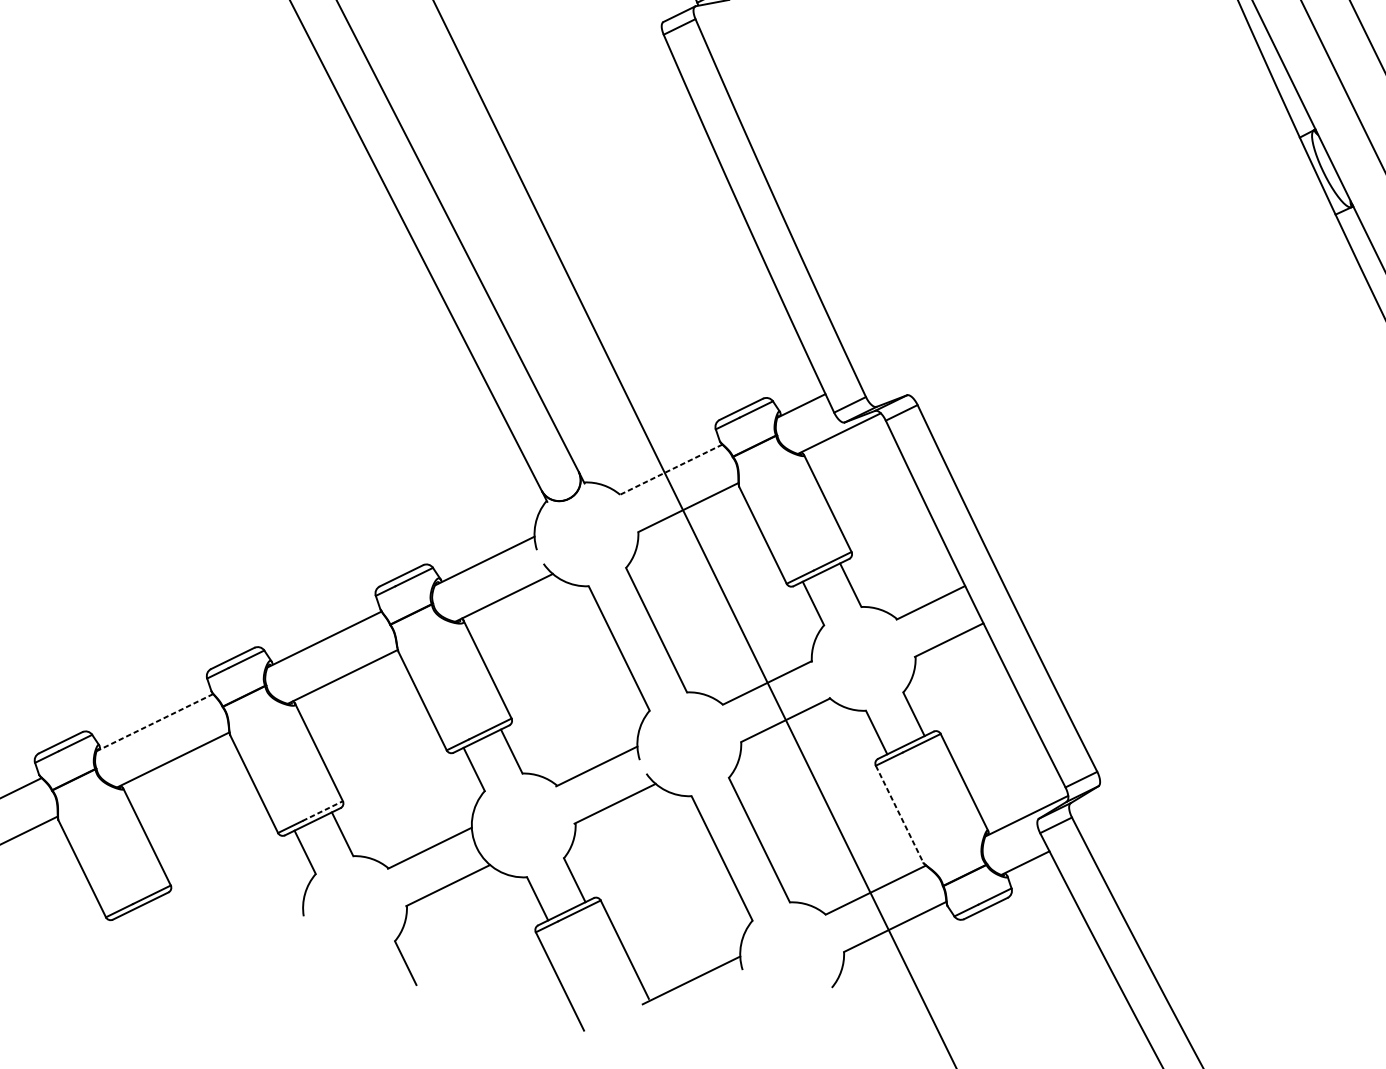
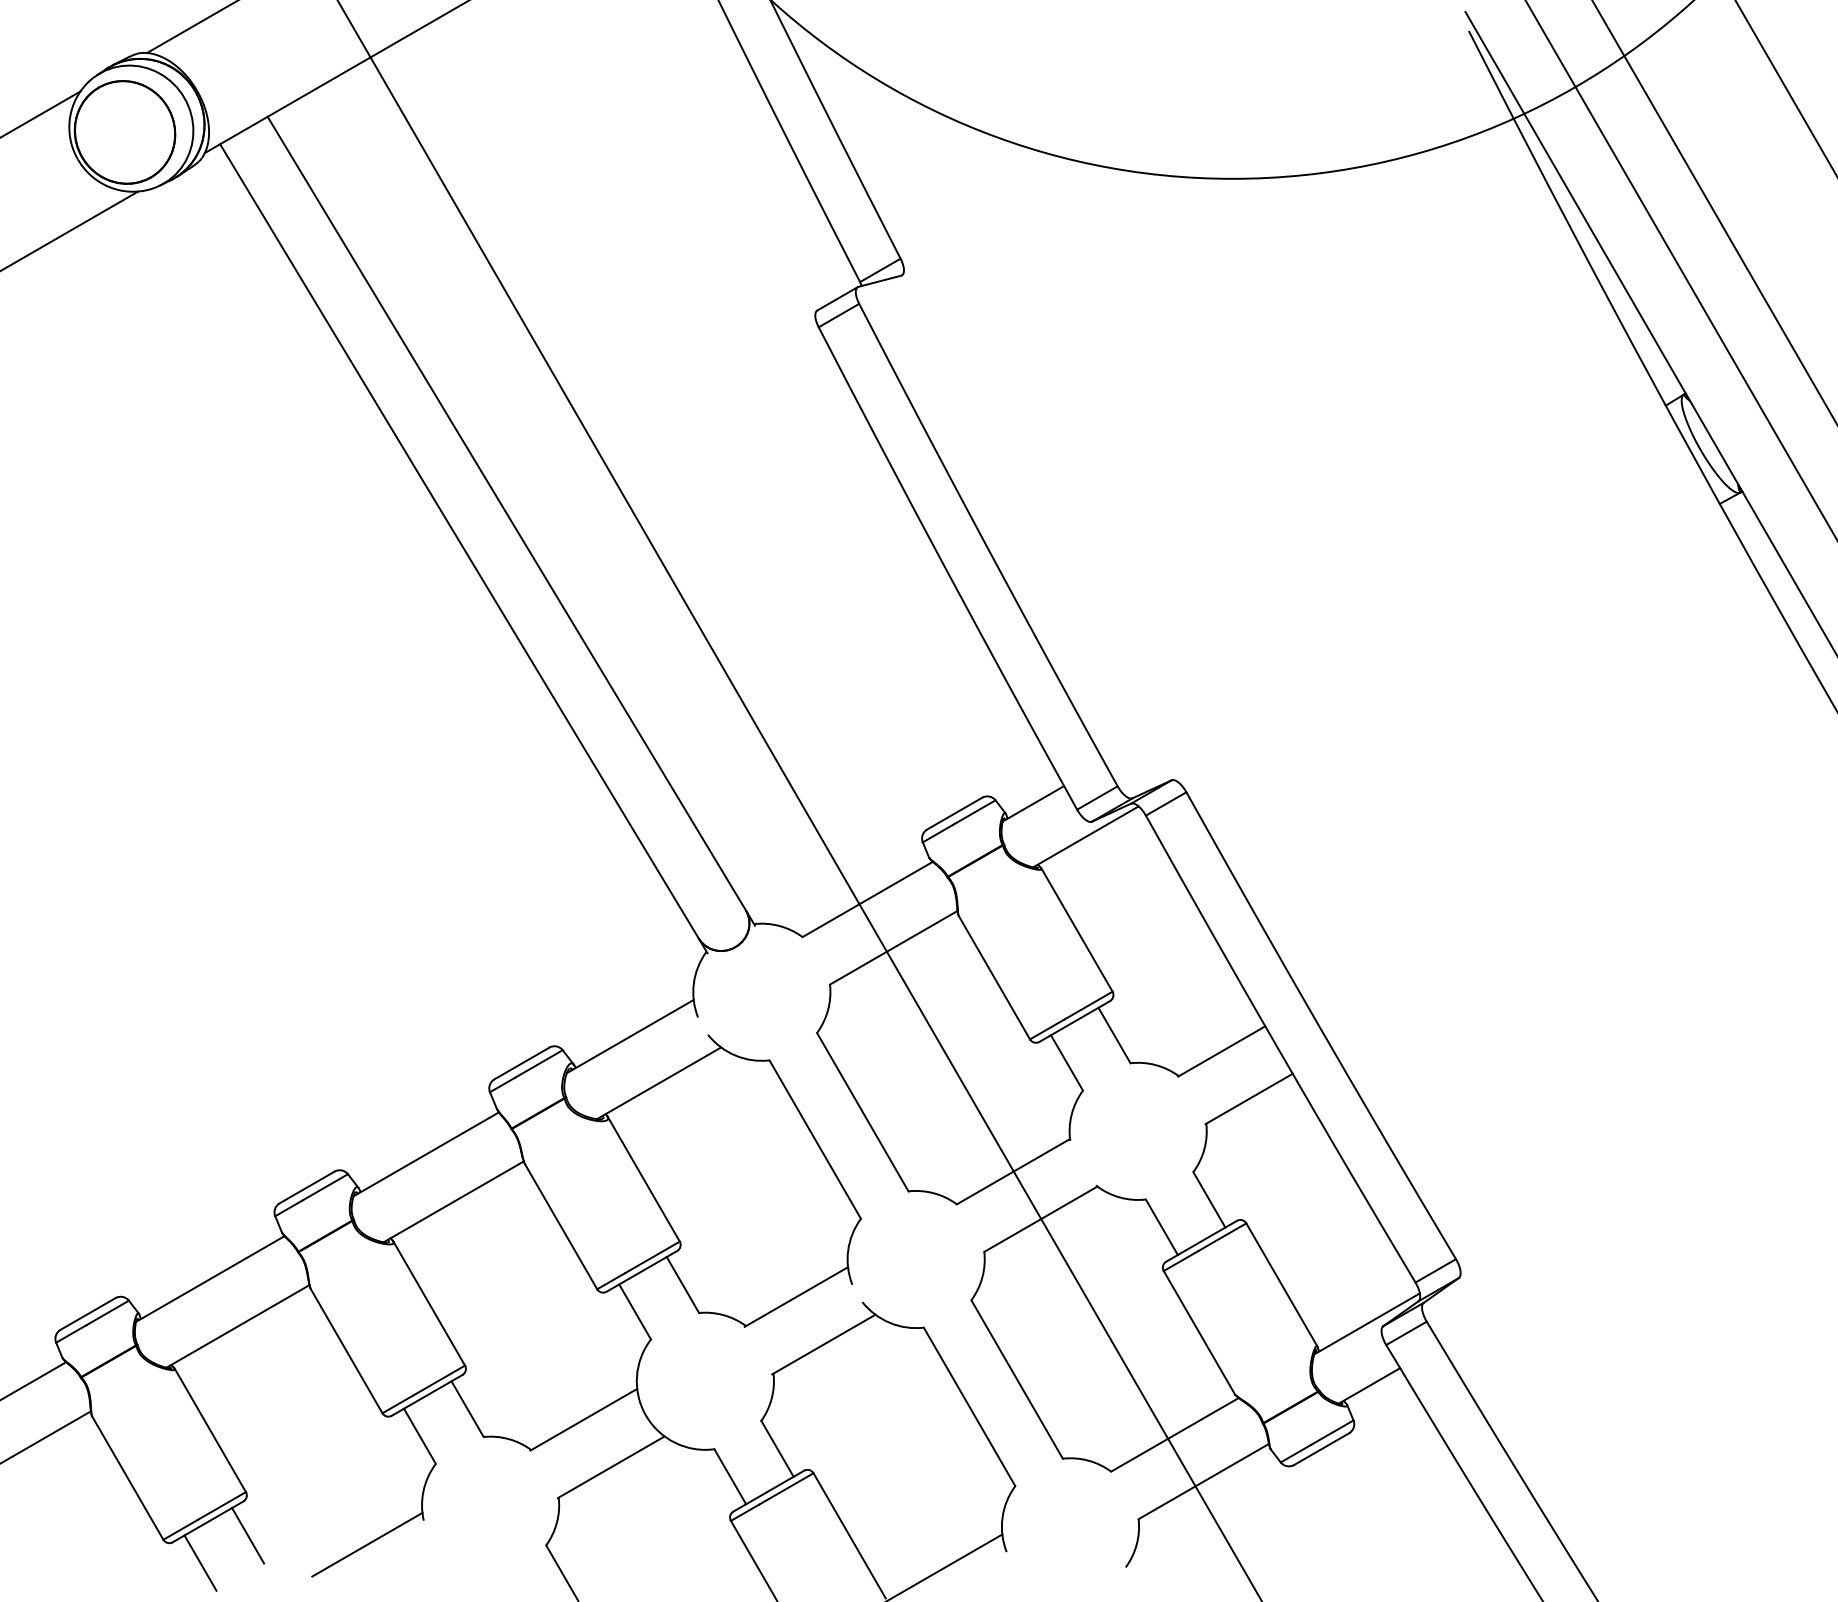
line: (671, 469) -> (867, 899), dashed -> solid
line: (155, 722) -> (210, 1278), dashed -> solid
line: (322, 811) -> (439, 1380), dashed -> solid
line: (899, 814) -> (1199, 1333), dashed -> solid
line: (170, 918) -> (248, 1535), added
line: (259, 931) -> (367, 1544), added
line: (132, 936) -> (200, 1562), added

